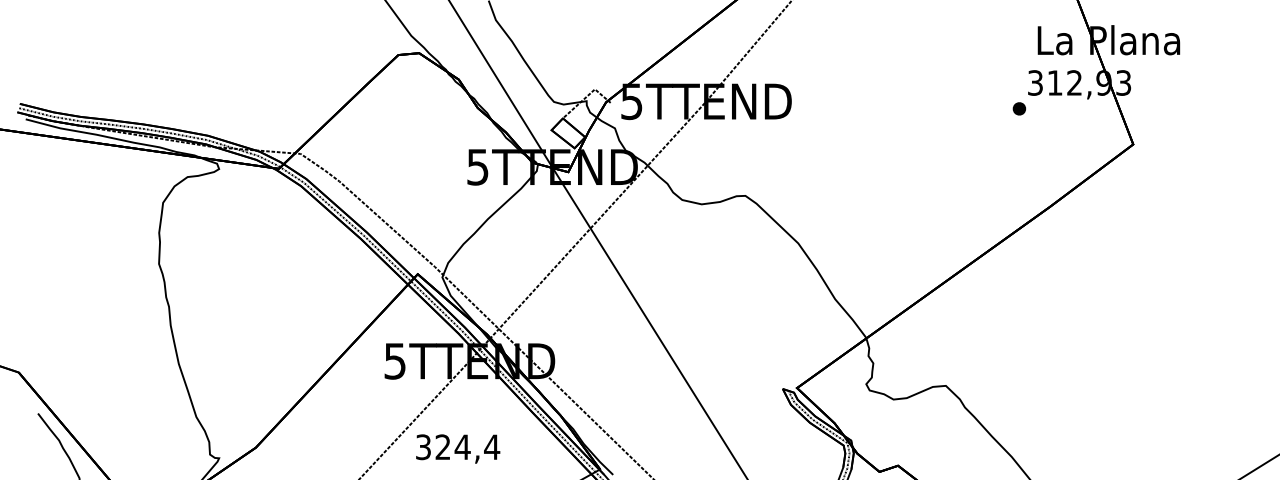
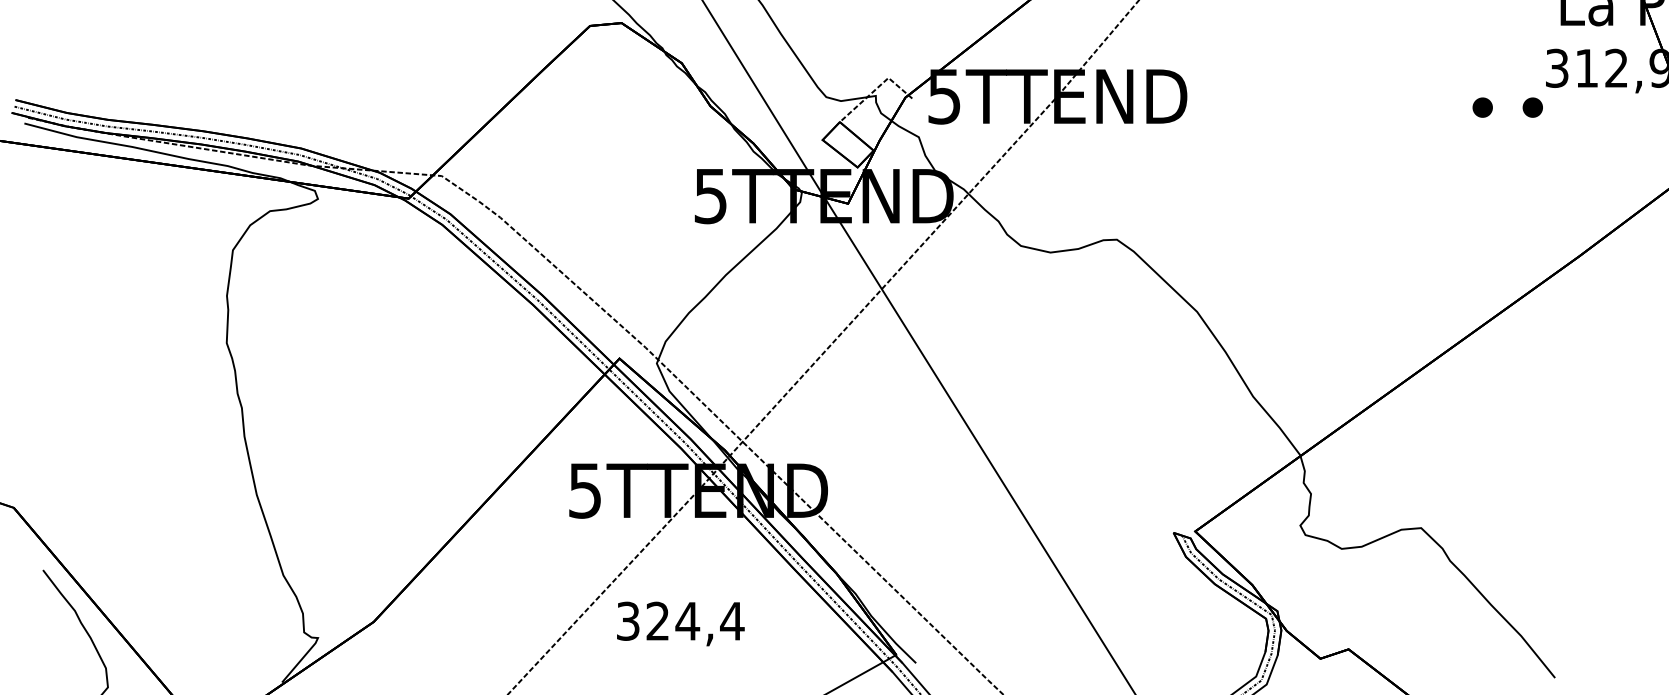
part: (986, 108) -> (1482, 107), added

